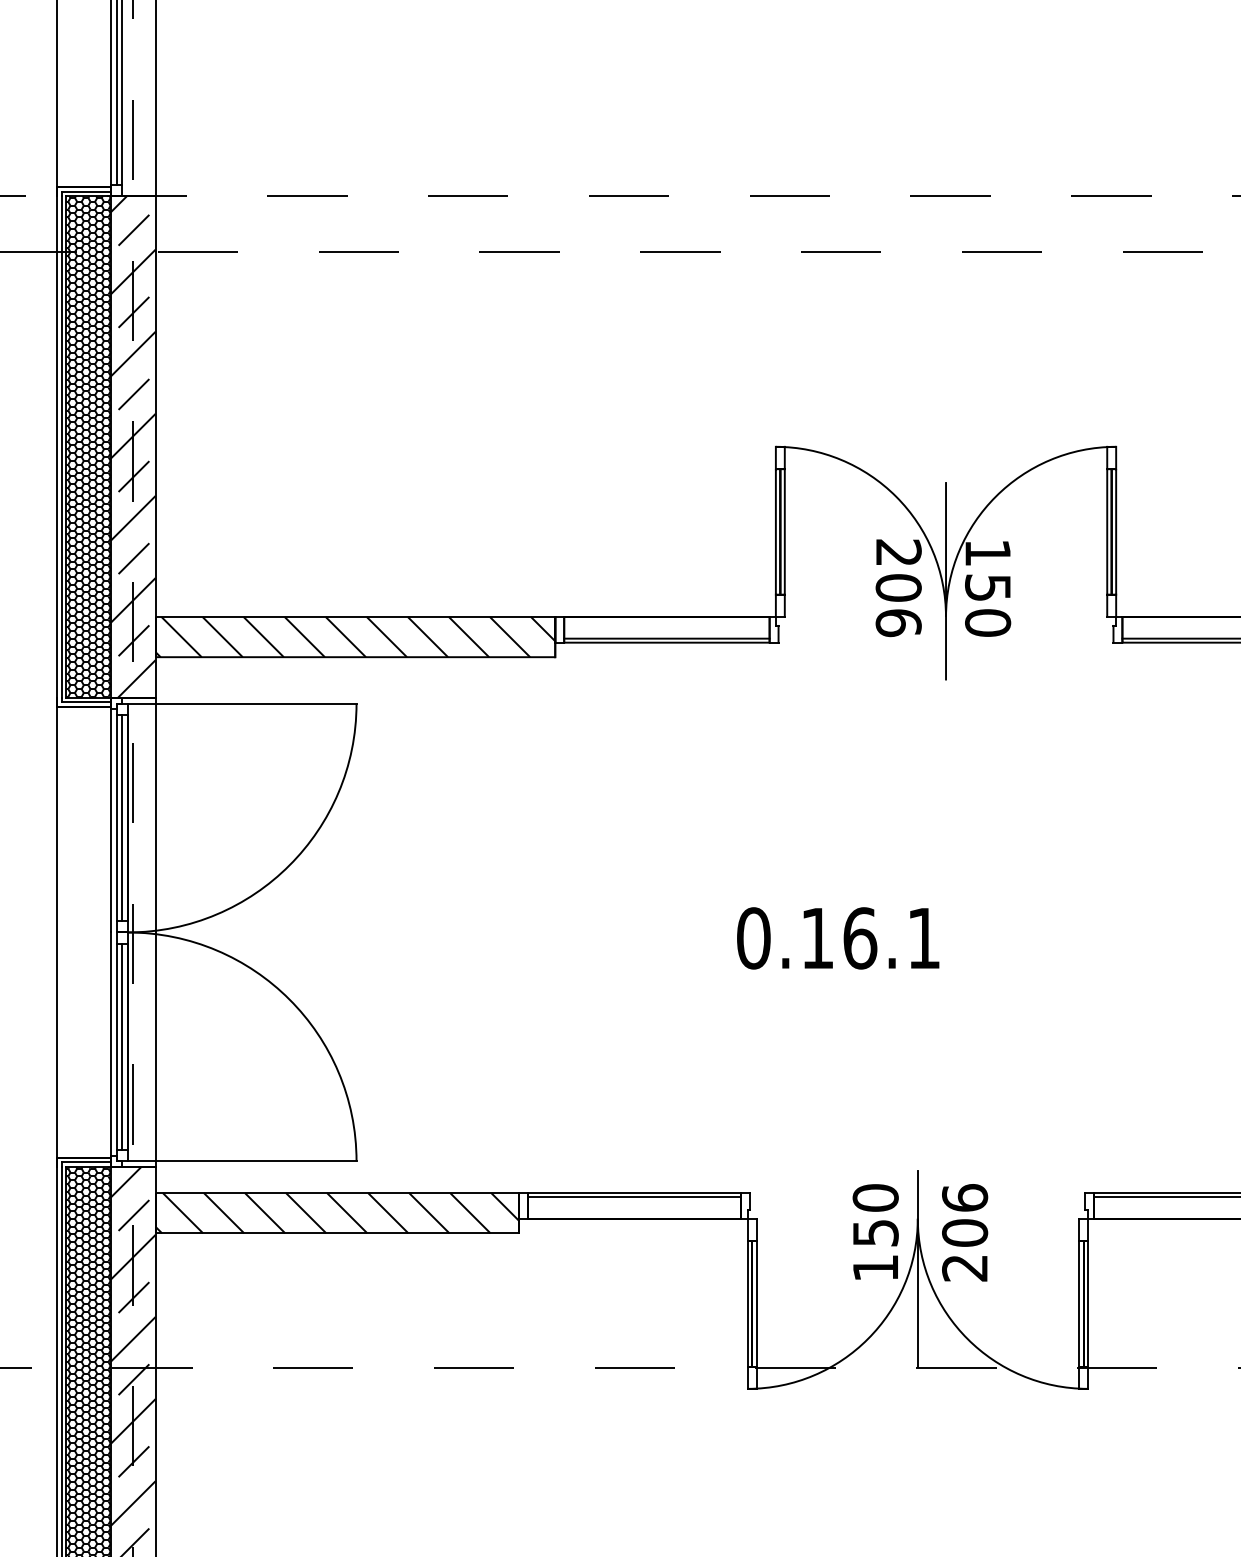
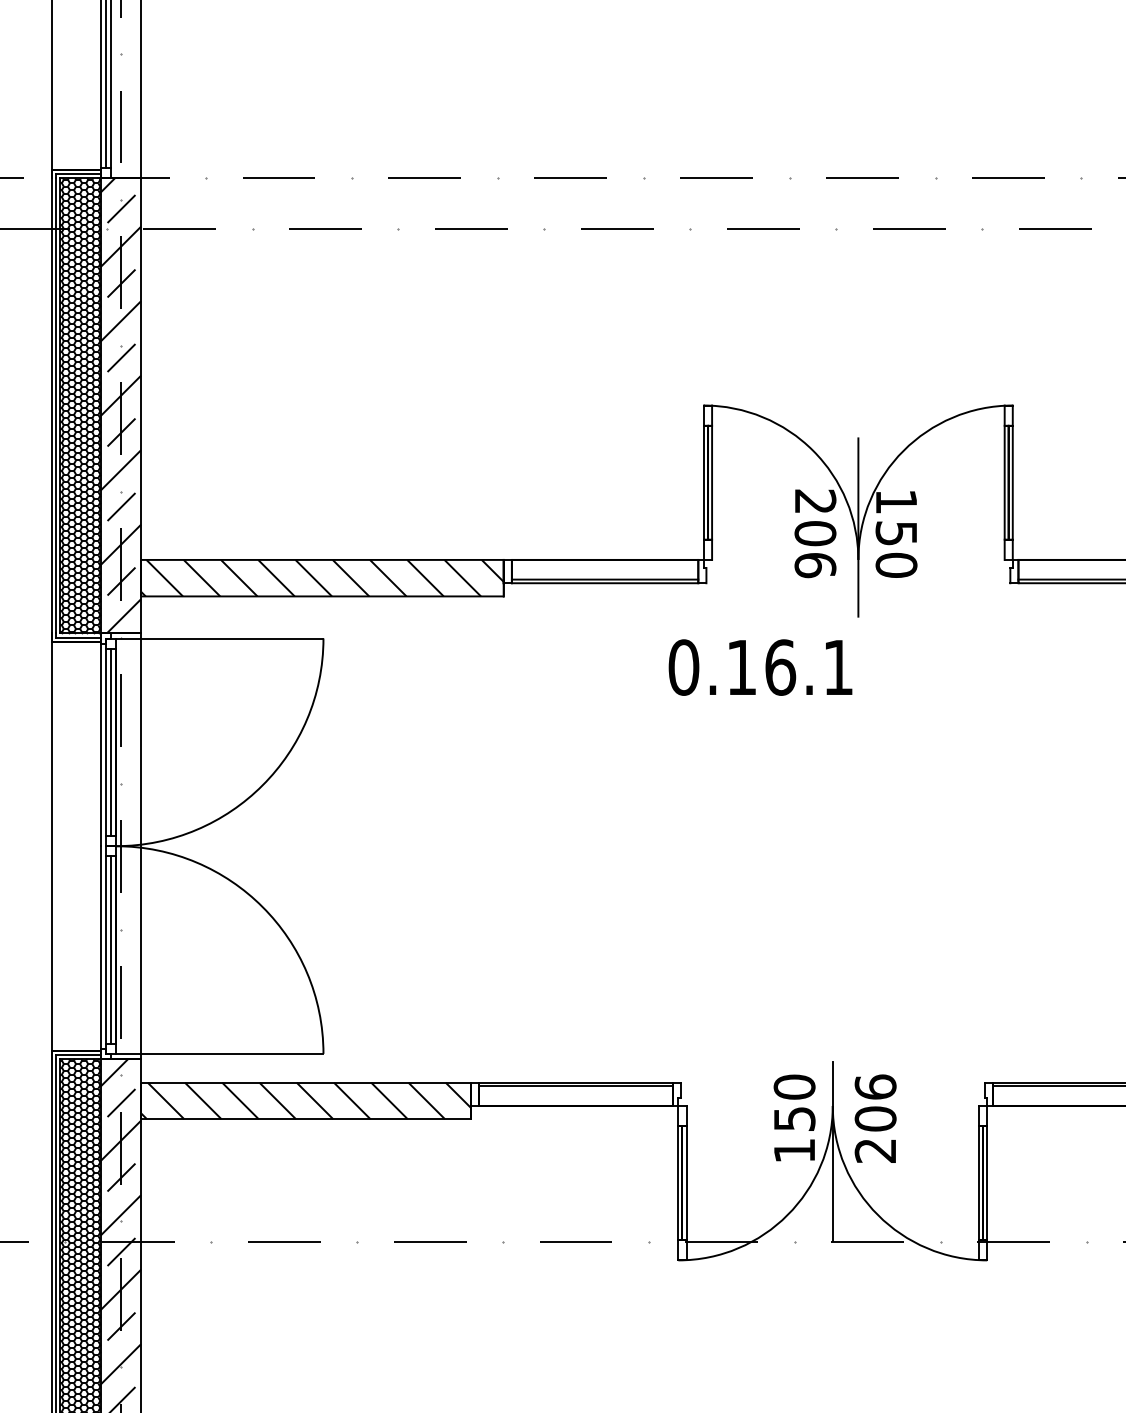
text: (838, 938) -> (760, 667), moved

